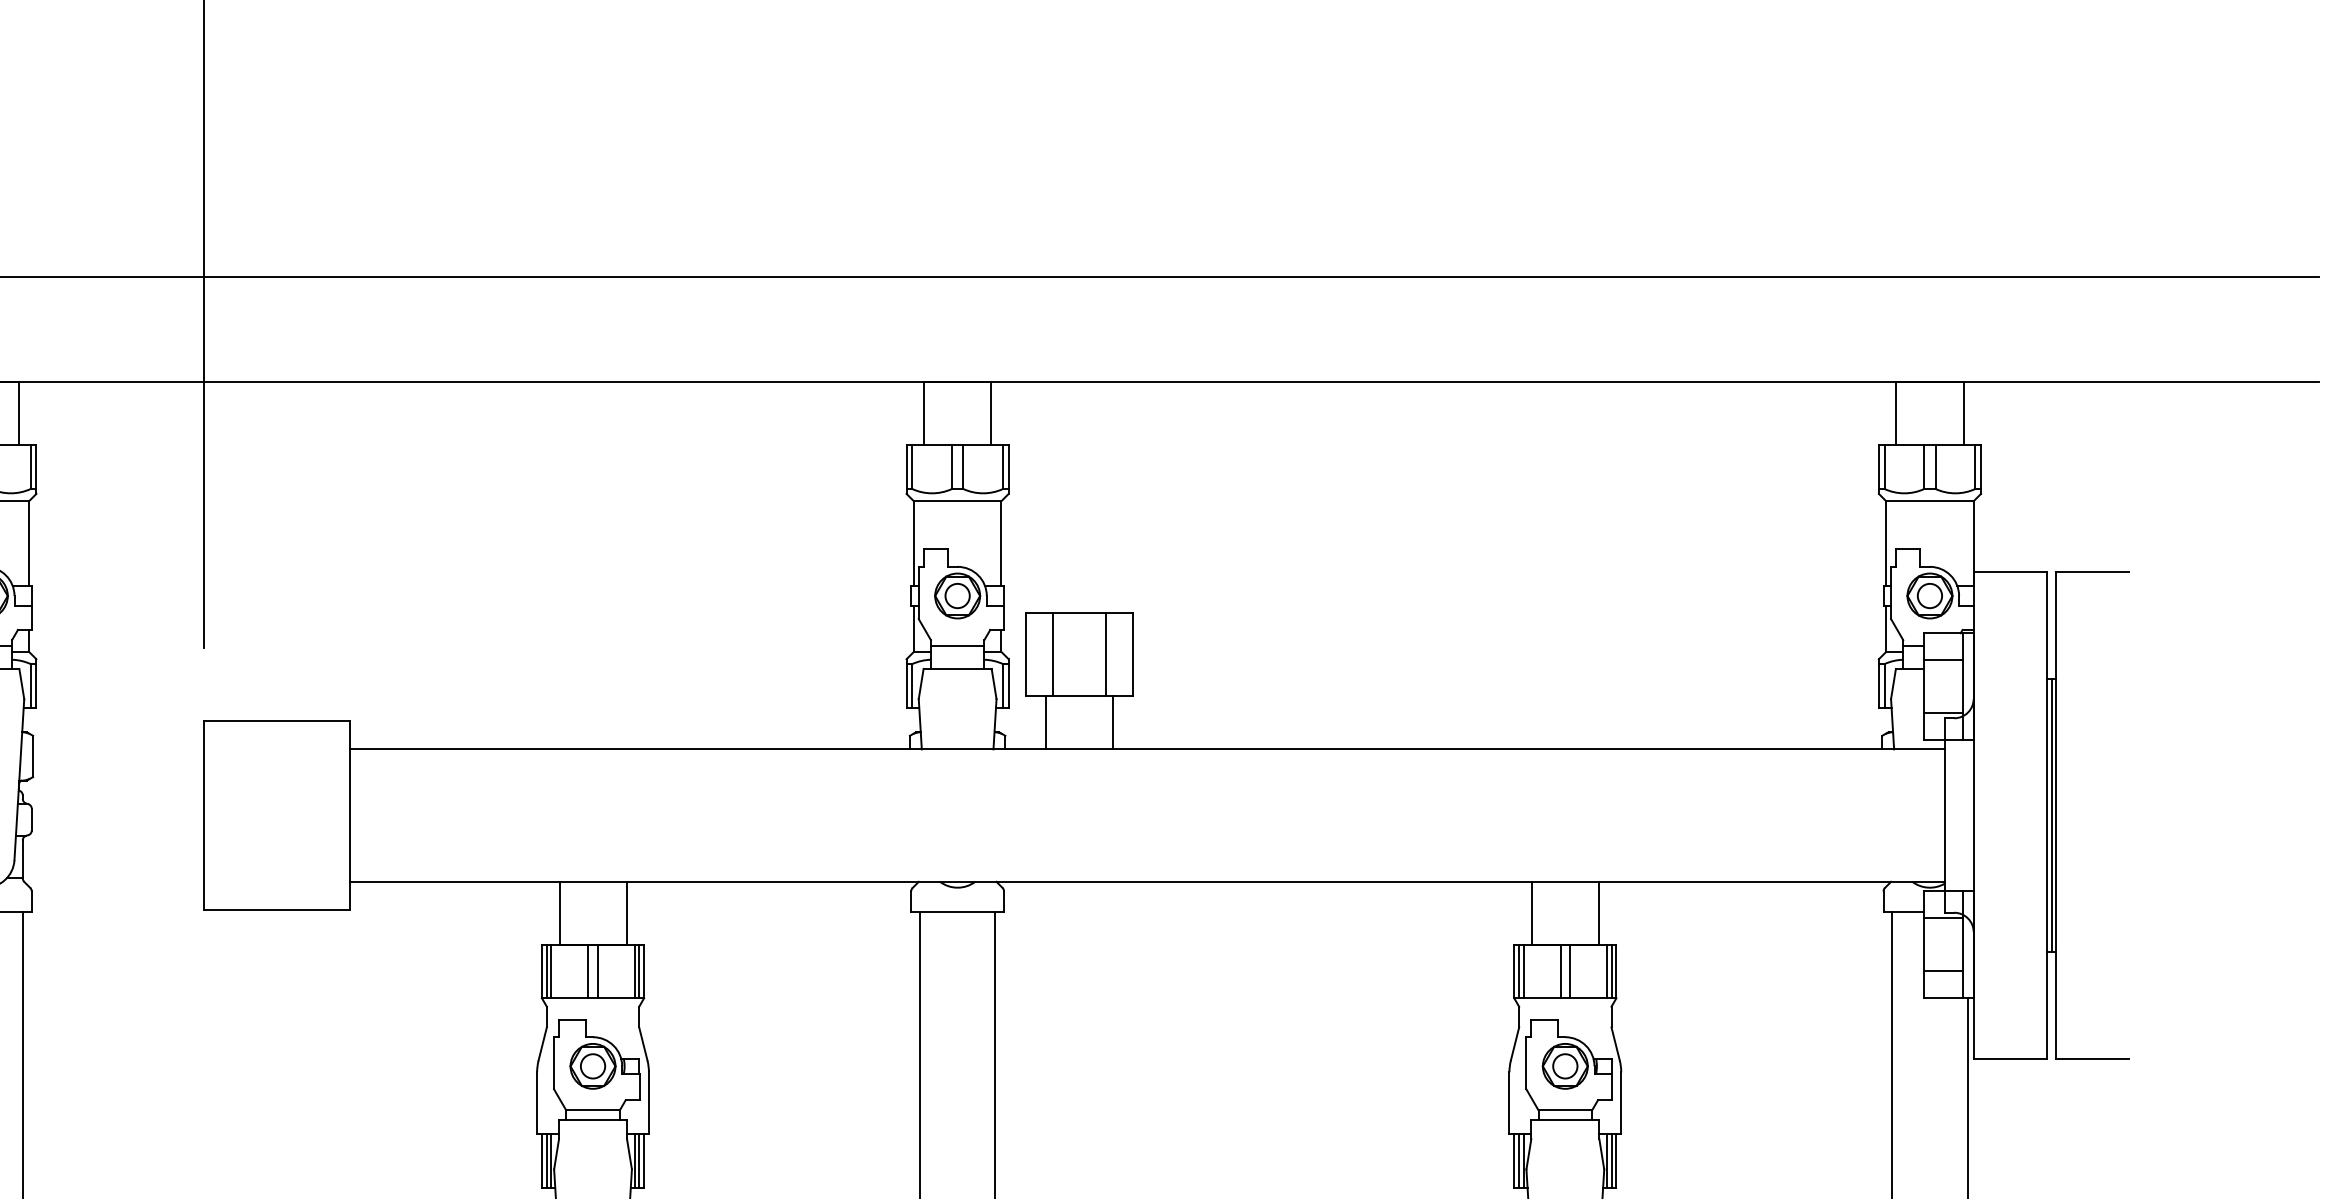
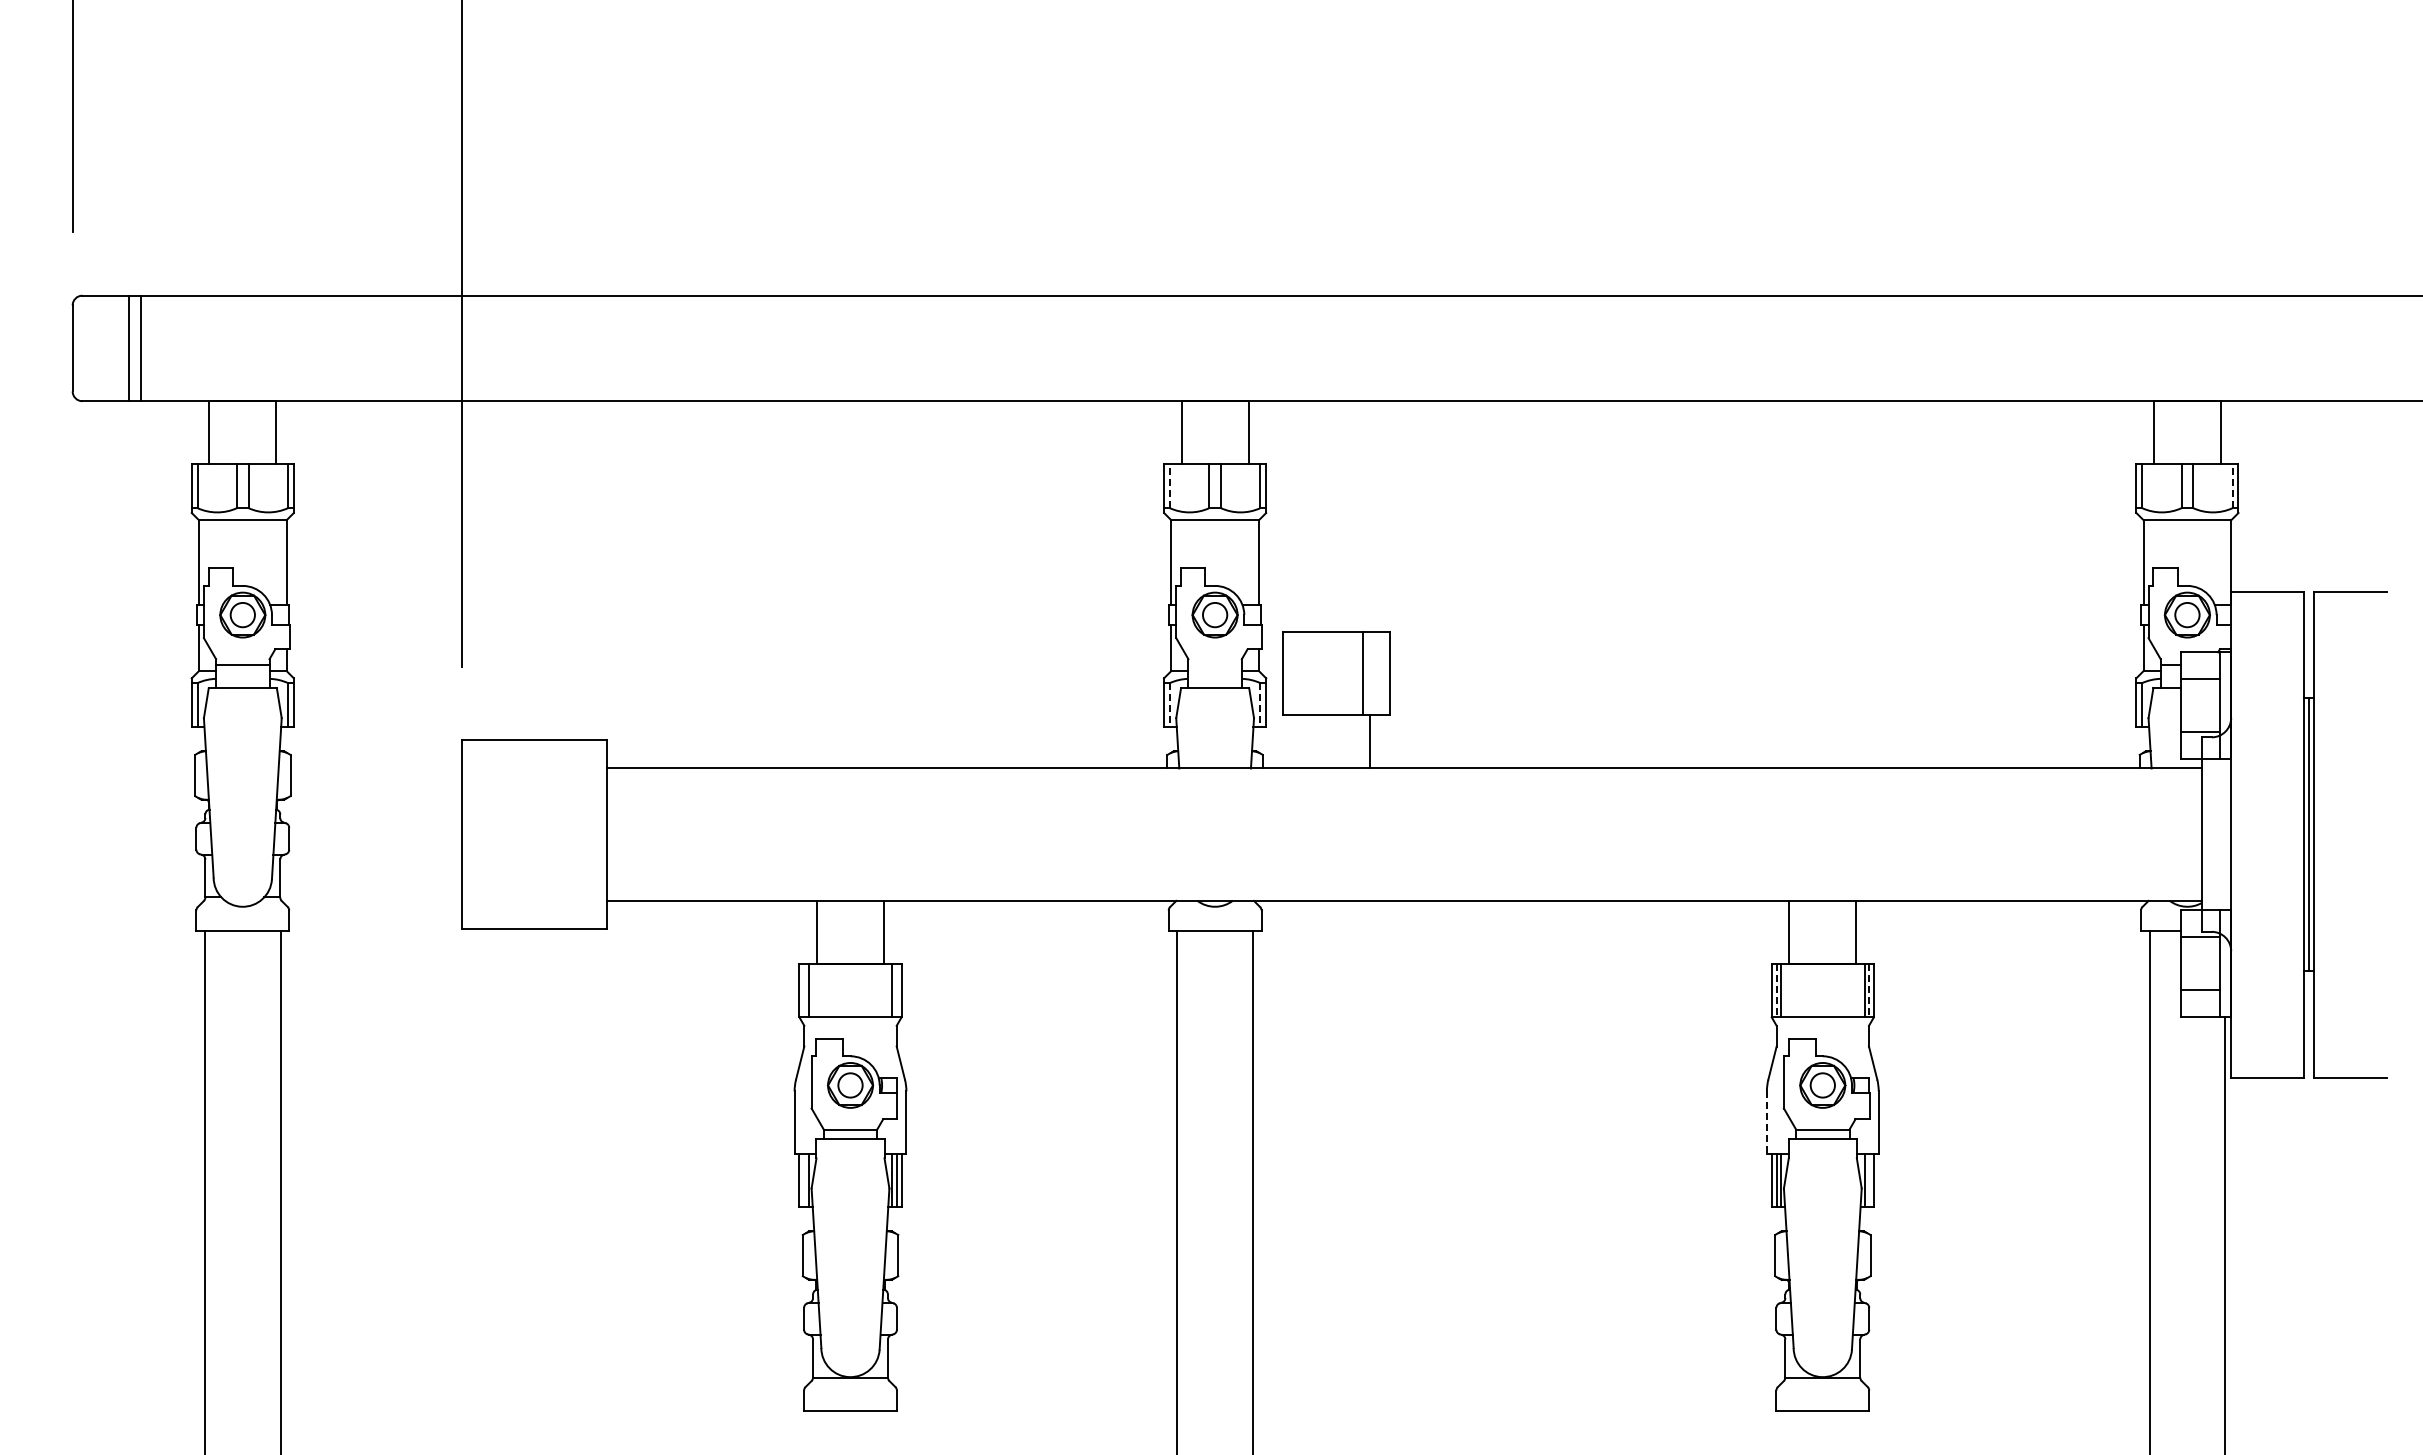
line: (912, 467) -> (1169, 486), solid -> dashed
line: (1975, 467) -> (2232, 486), solid -> dashed
line: (957, 645) -> (1214, 664), removed
line: (1053, 654) -> (1310, 673), removed
line: (912, 686) -> (1169, 705), solid -> dashed
line: (1003, 686) -> (1260, 705), solid -> dashed
line: (1046, 722) -> (1303, 741), removed
line: (547, 971) -> (804, 990), removed
line: (588, 971) -> (845, 990), removed
line: (598, 971) -> (855, 990), removed
line: (639, 971) -> (896, 990), removed
line: (1519, 971) -> (1776, 990), solid -> dashed
line: (1561, 971) -> (1818, 990), removed
line: (1570, 971) -> (1827, 990), removed
line: (1612, 971) -> (1869, 990), solid -> dashed
line: (1509, 1103) -> (1766, 1122), solid -> dashed
line: (547, 1160) -> (804, 1179), removed
line: (1612, 1160) -> (1869, 1179), removed

